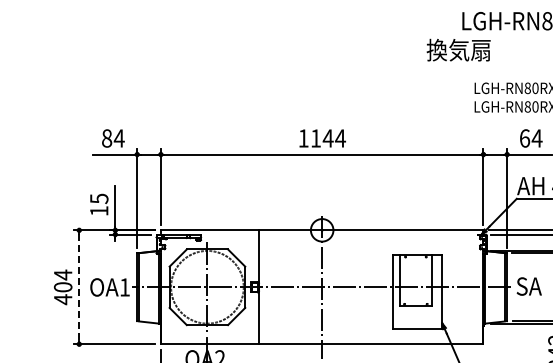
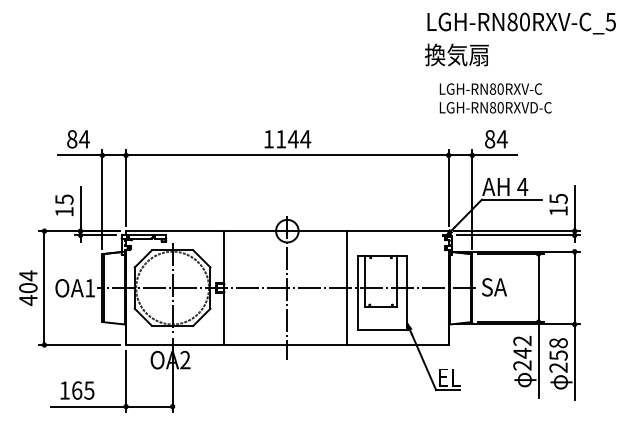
text: (458, 49) -> (456, 54), moved
text: (525, 138) -> (490, 139), 64 -> 84
line: (79, 287) -> (44, 288), dashed -> solid
line: (382, 287) -> (347, 288), added

